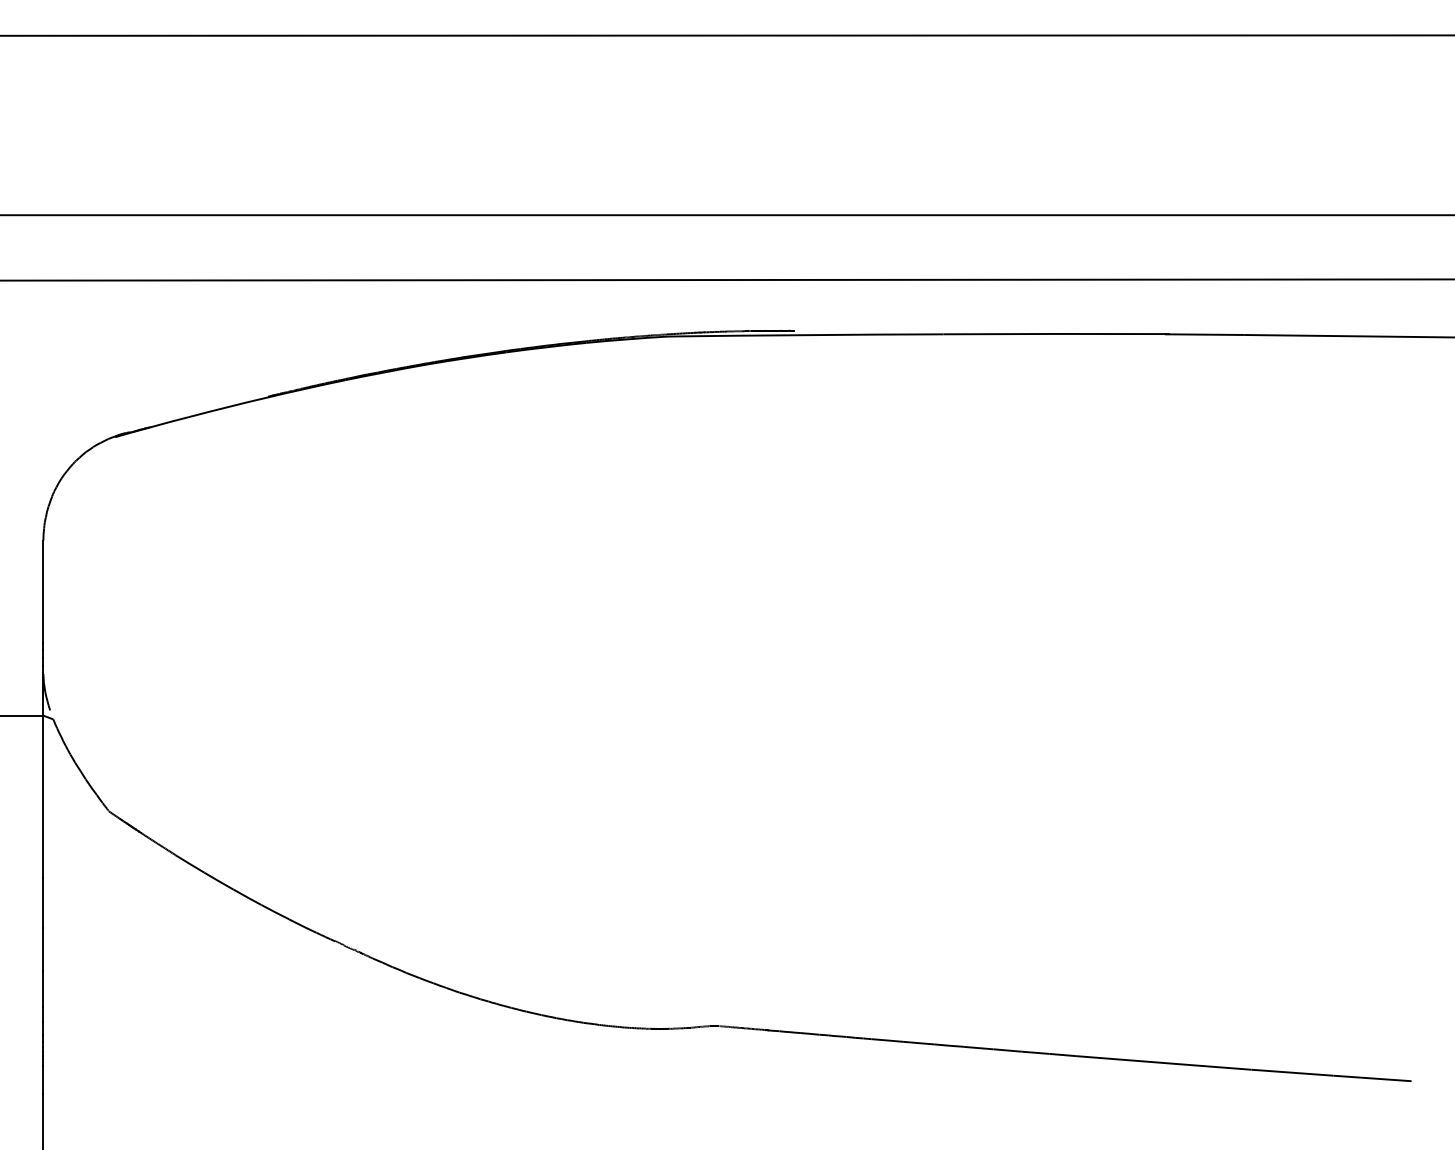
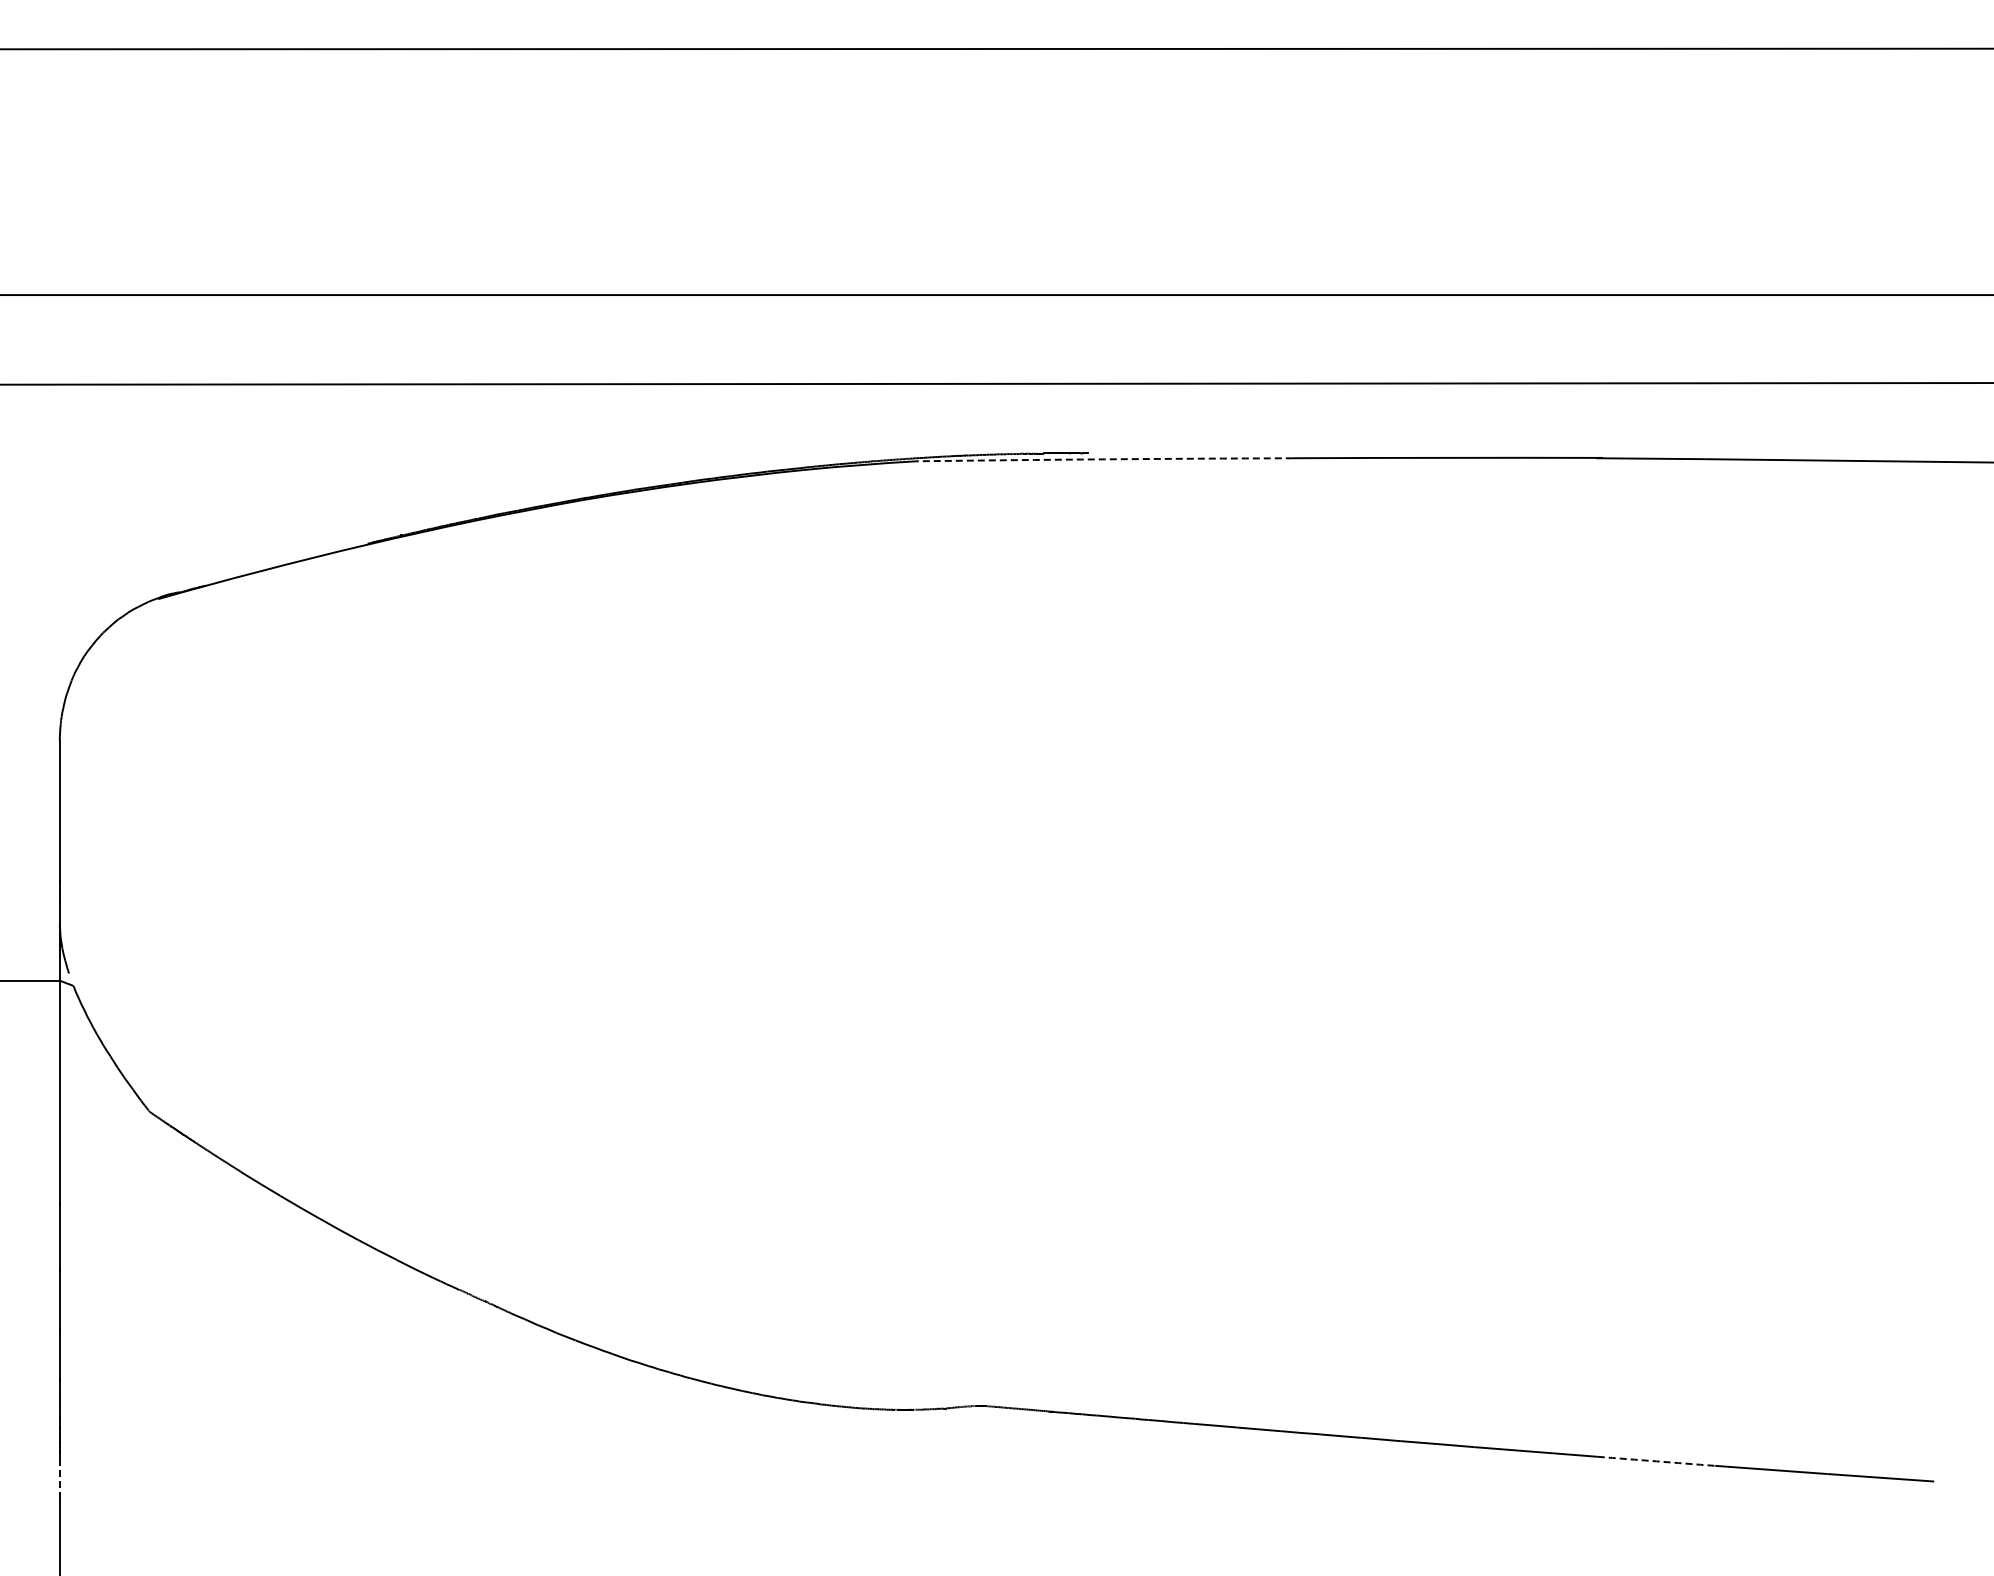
arc: (805, 335) -> (1104, 459), solid -> dashed
arc: (1208, 1066) -> (1656, 1461), solid -> dashed
line: (43, 1079) -> (59, 1479), solid -> dashed

